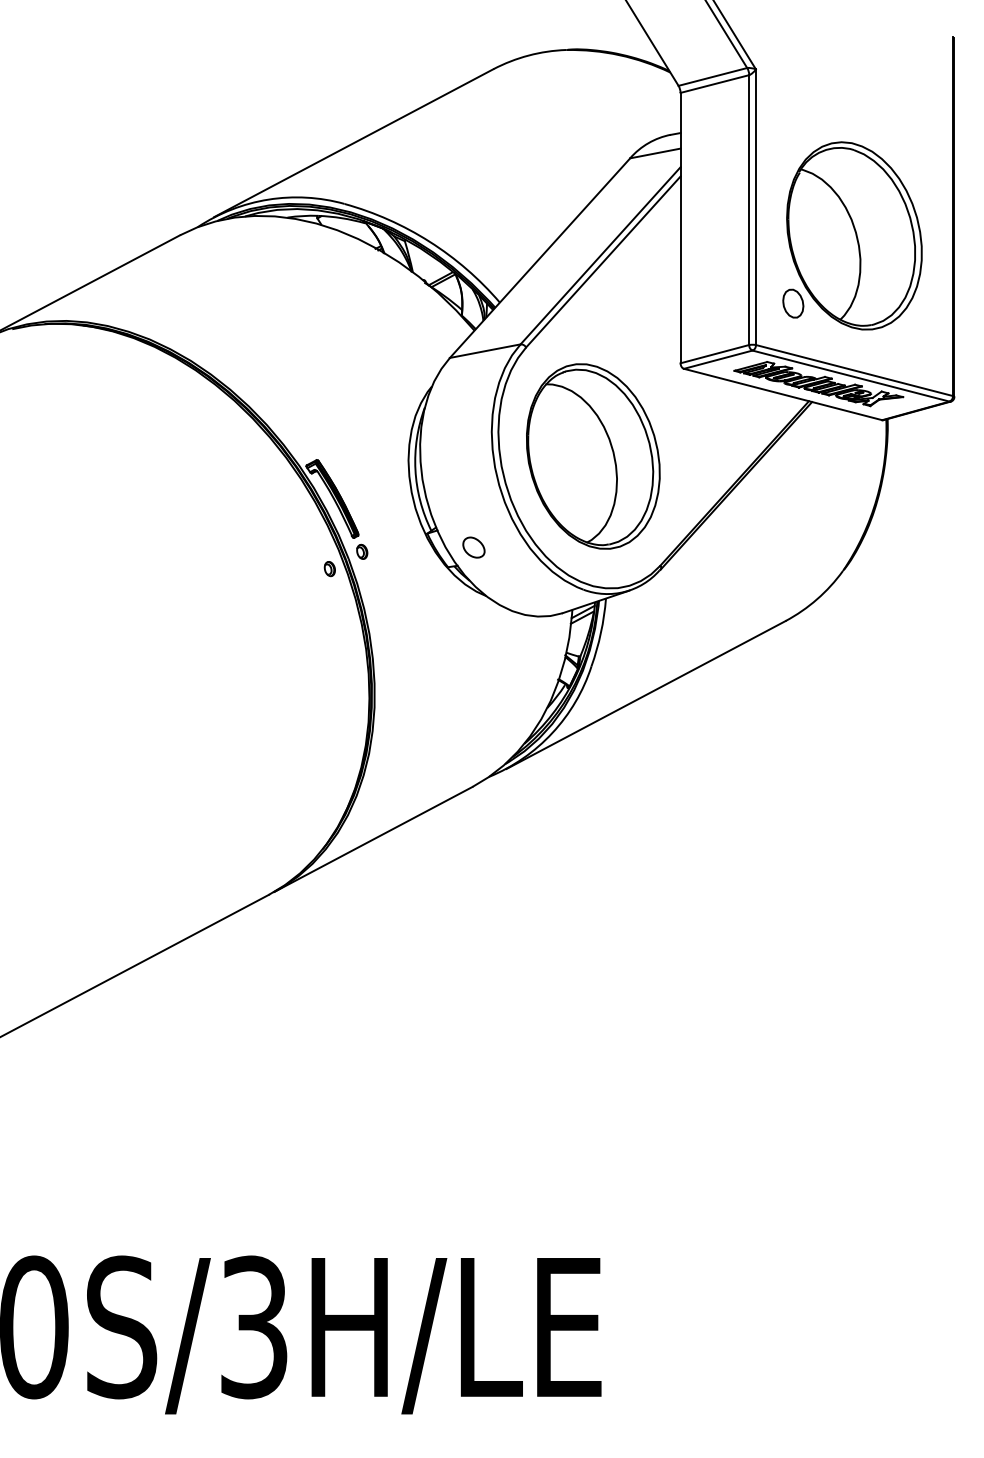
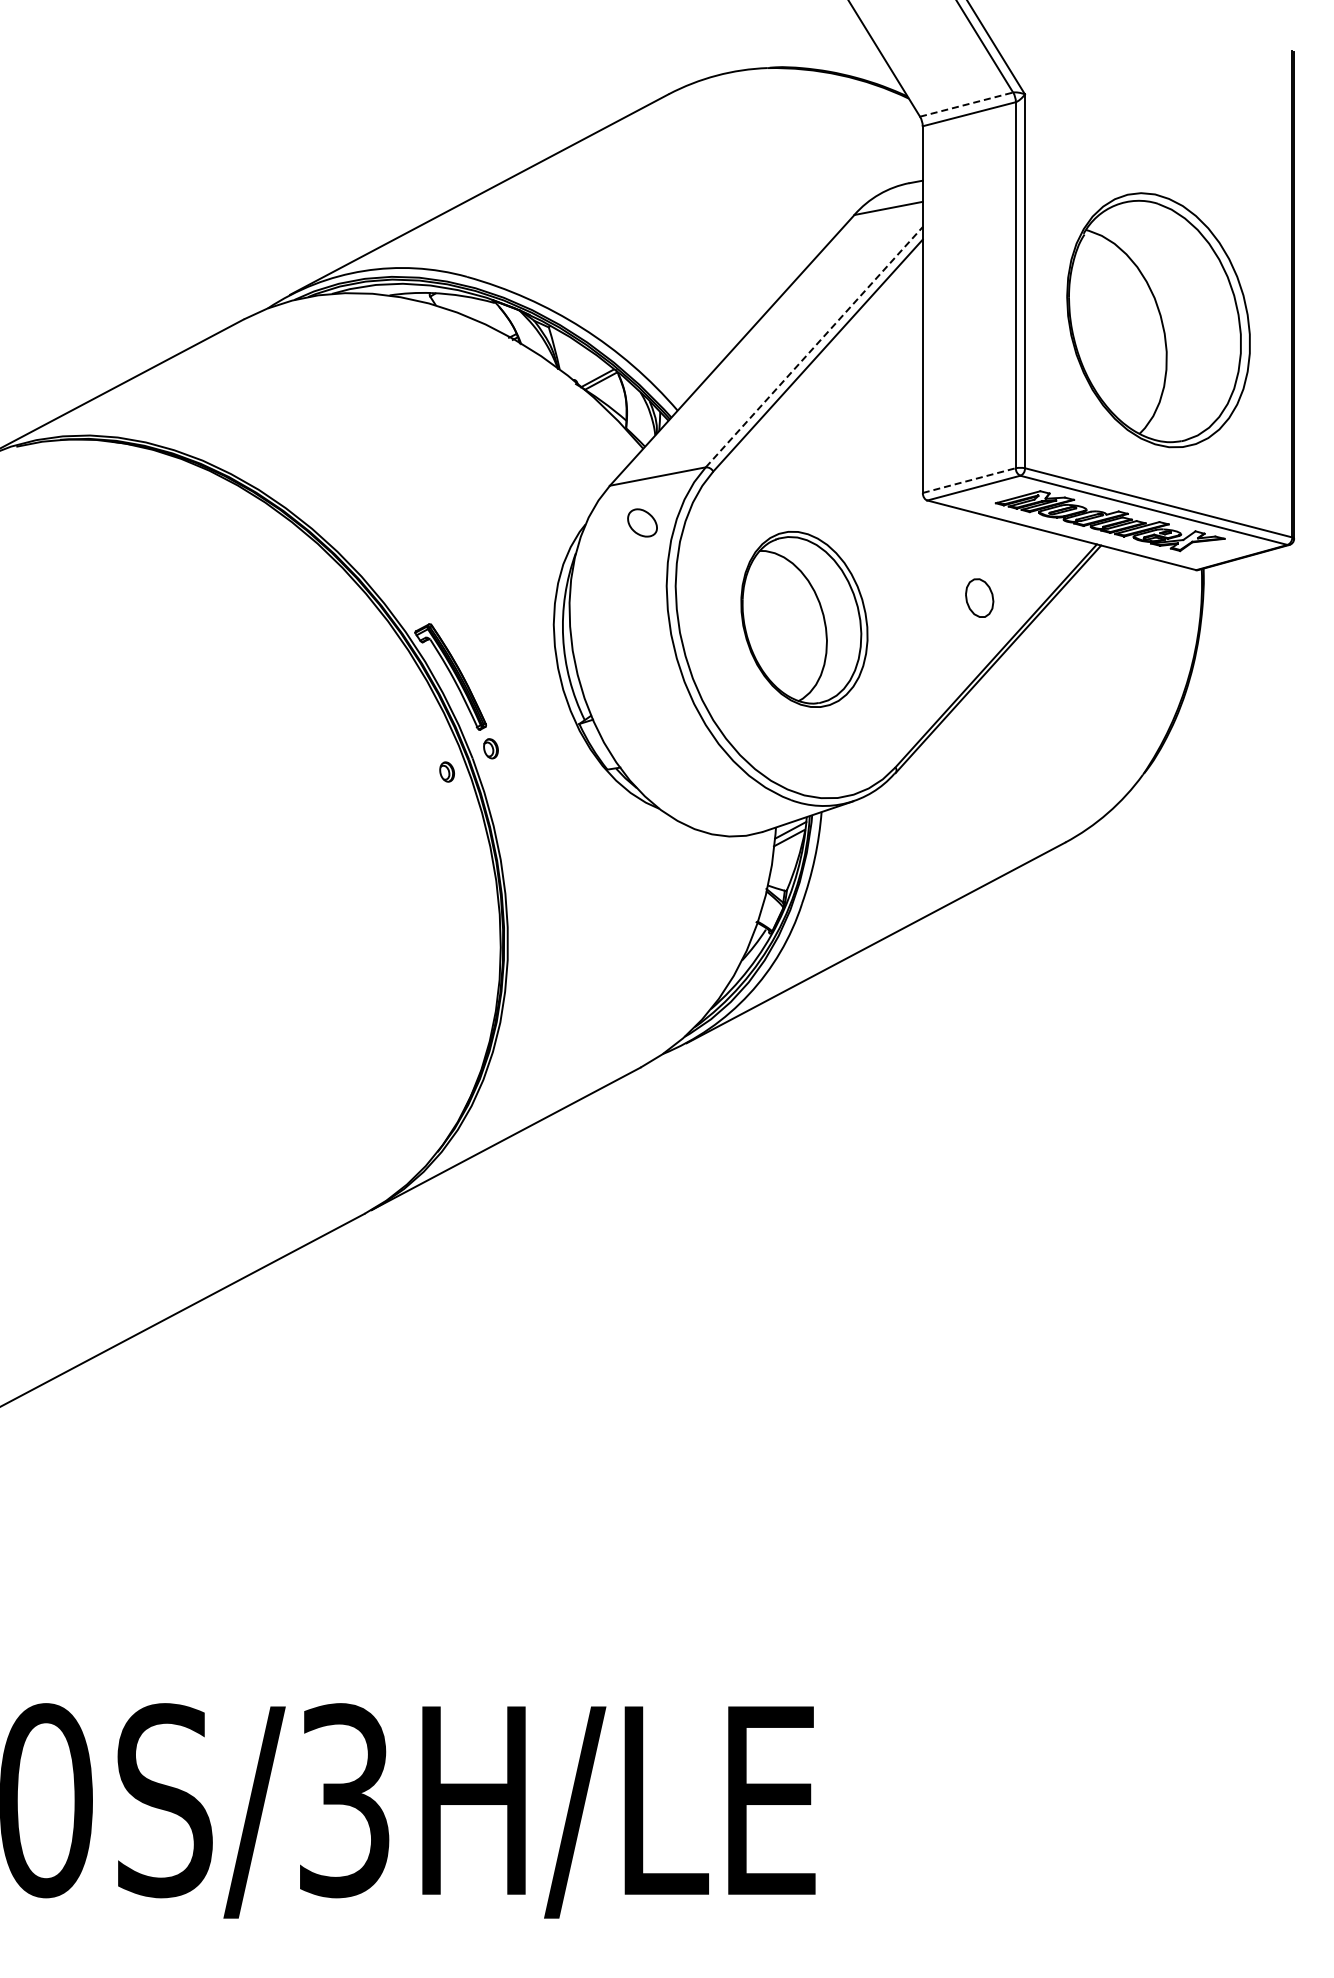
line: (713, 76) -> (967, 104), solid -> dashed
line: (600, 256) -> (814, 347), solid -> dashed
part: (793, 303) -> (979, 597), moved
line: (715, 354) -> (969, 480), solid -> dashed
part: (593, 456) -> (804, 619), size x0.7
part: (473, 547) -> (642, 522), moved

